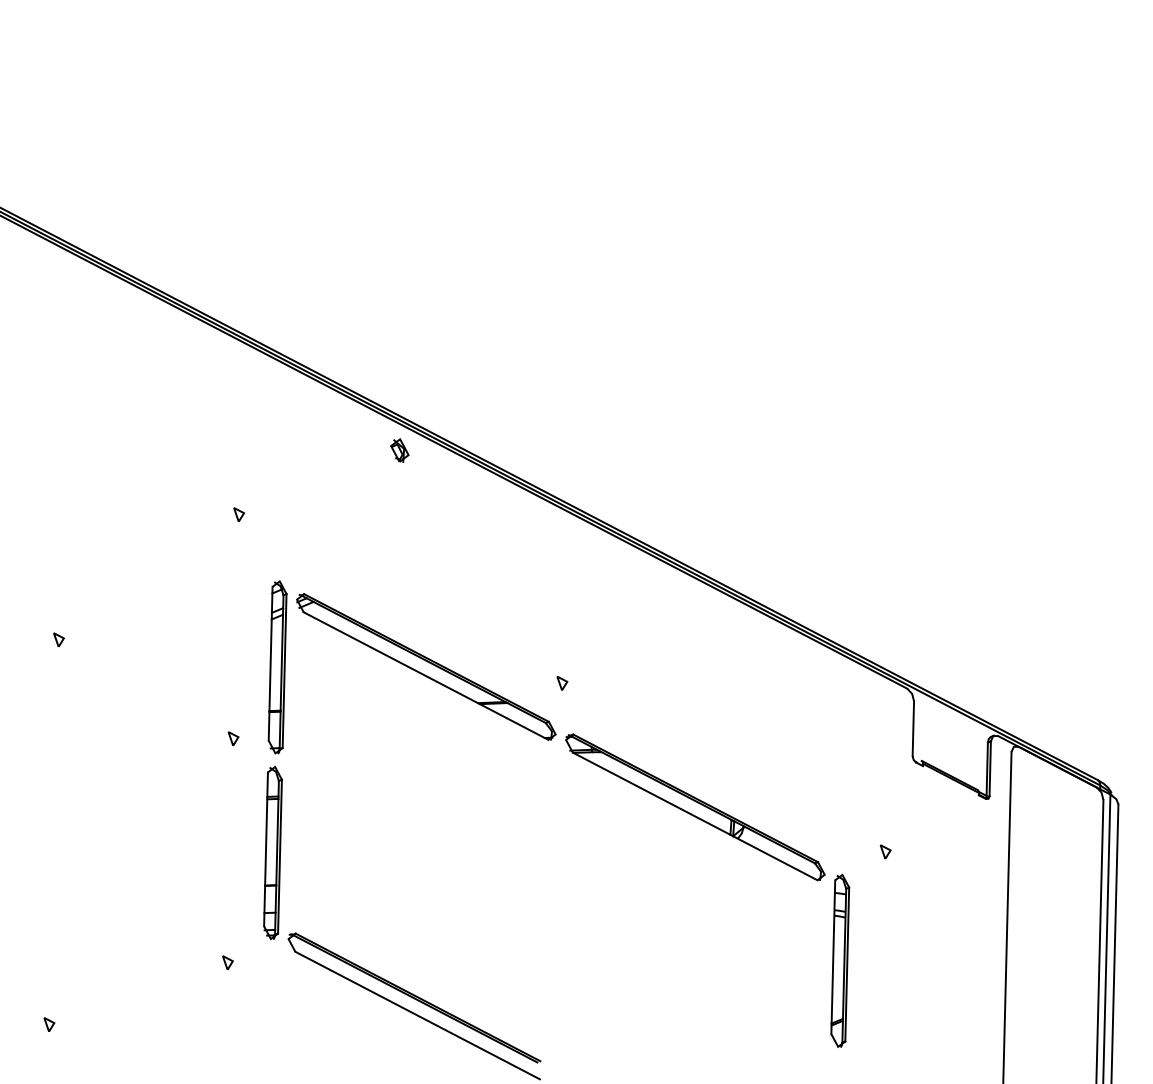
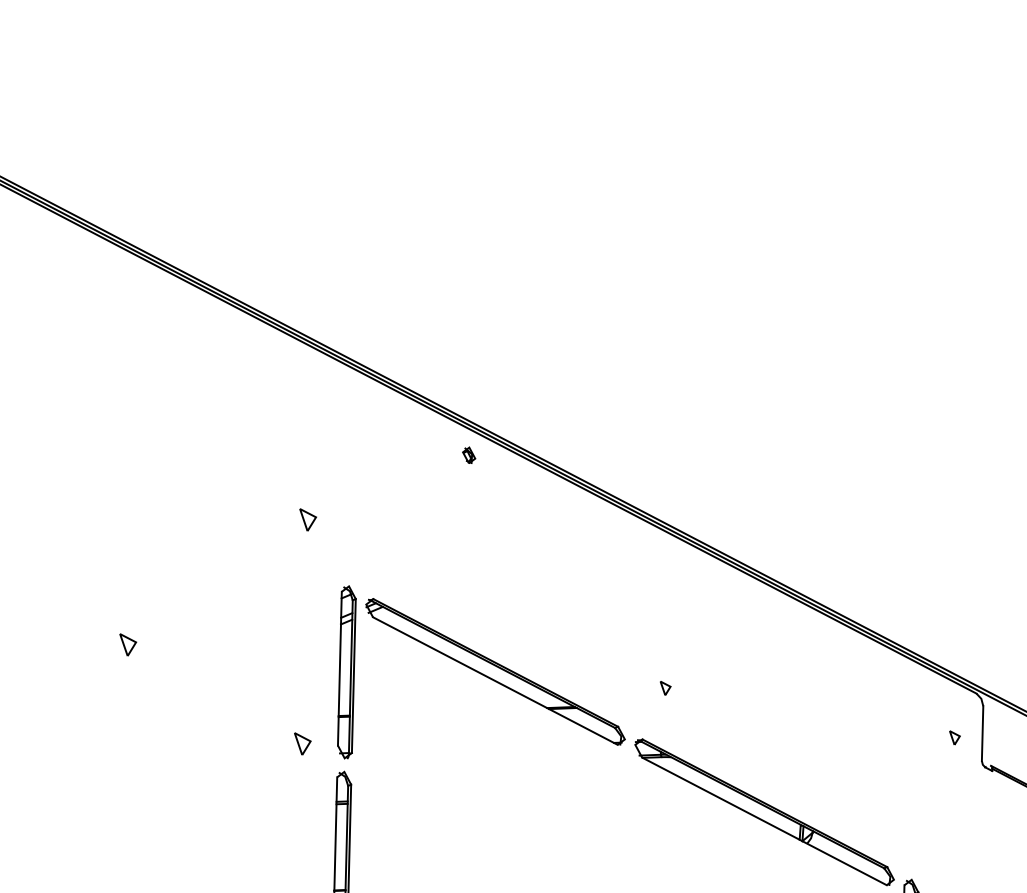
part: (399, 450) -> (468, 455), size x0.7
part: (239, 514) -> (308, 519), size x1.6
part: (58, 639) -> (127, 644), size x1.6
part: (562, 683) -> (665, 688), moved
part: (233, 738) -> (302, 743), size x1.6
part: (885, 851) -> (954, 737), moved

